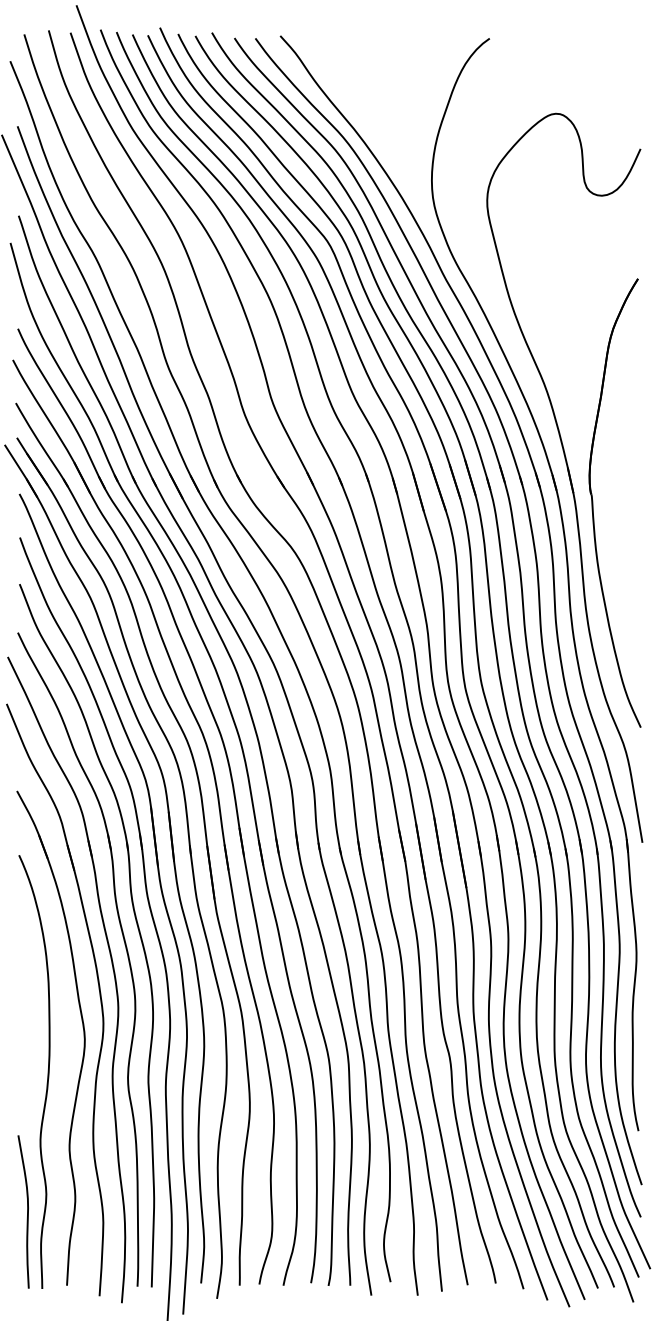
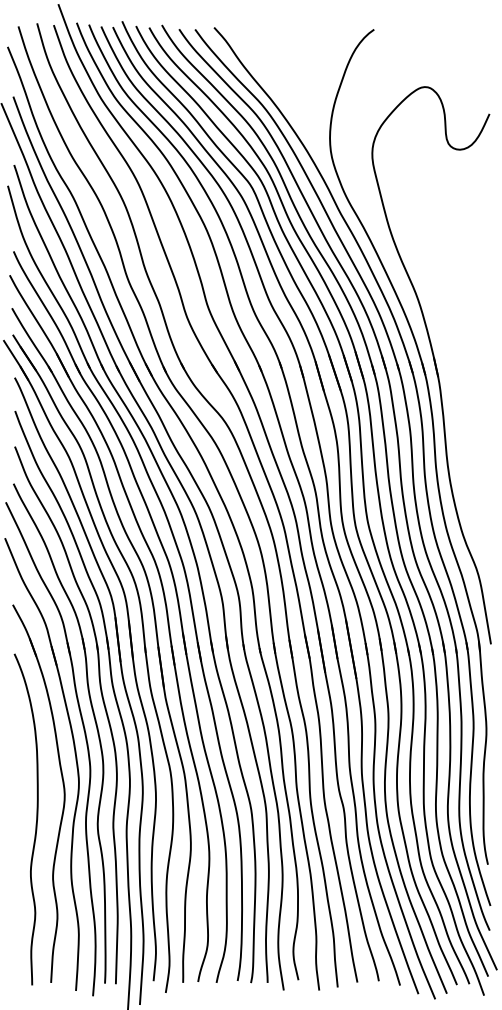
part: (593, 502) -> (453, 384), removed
curve: (26, 1211) -> (20, 926), removed

